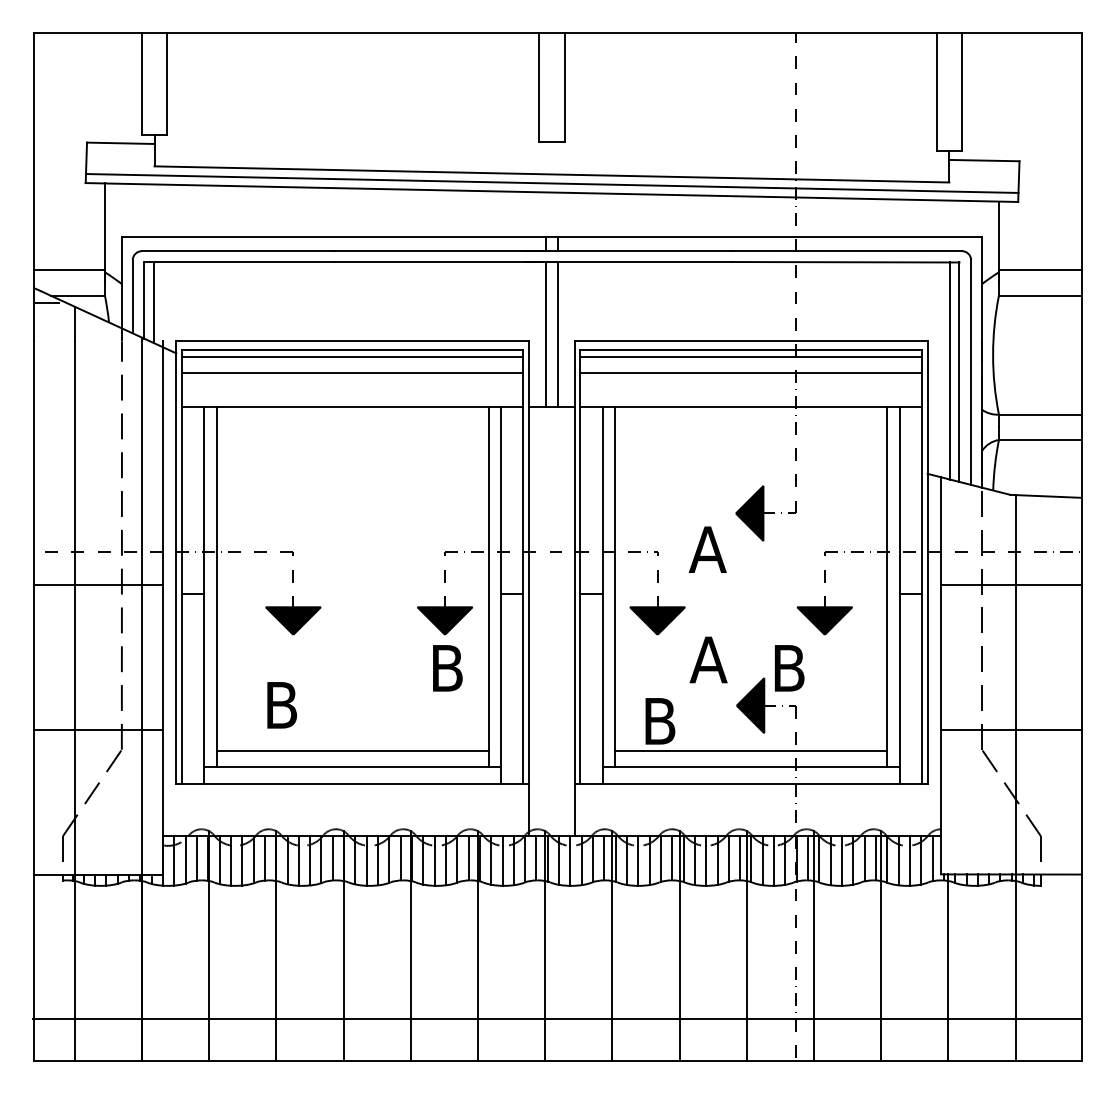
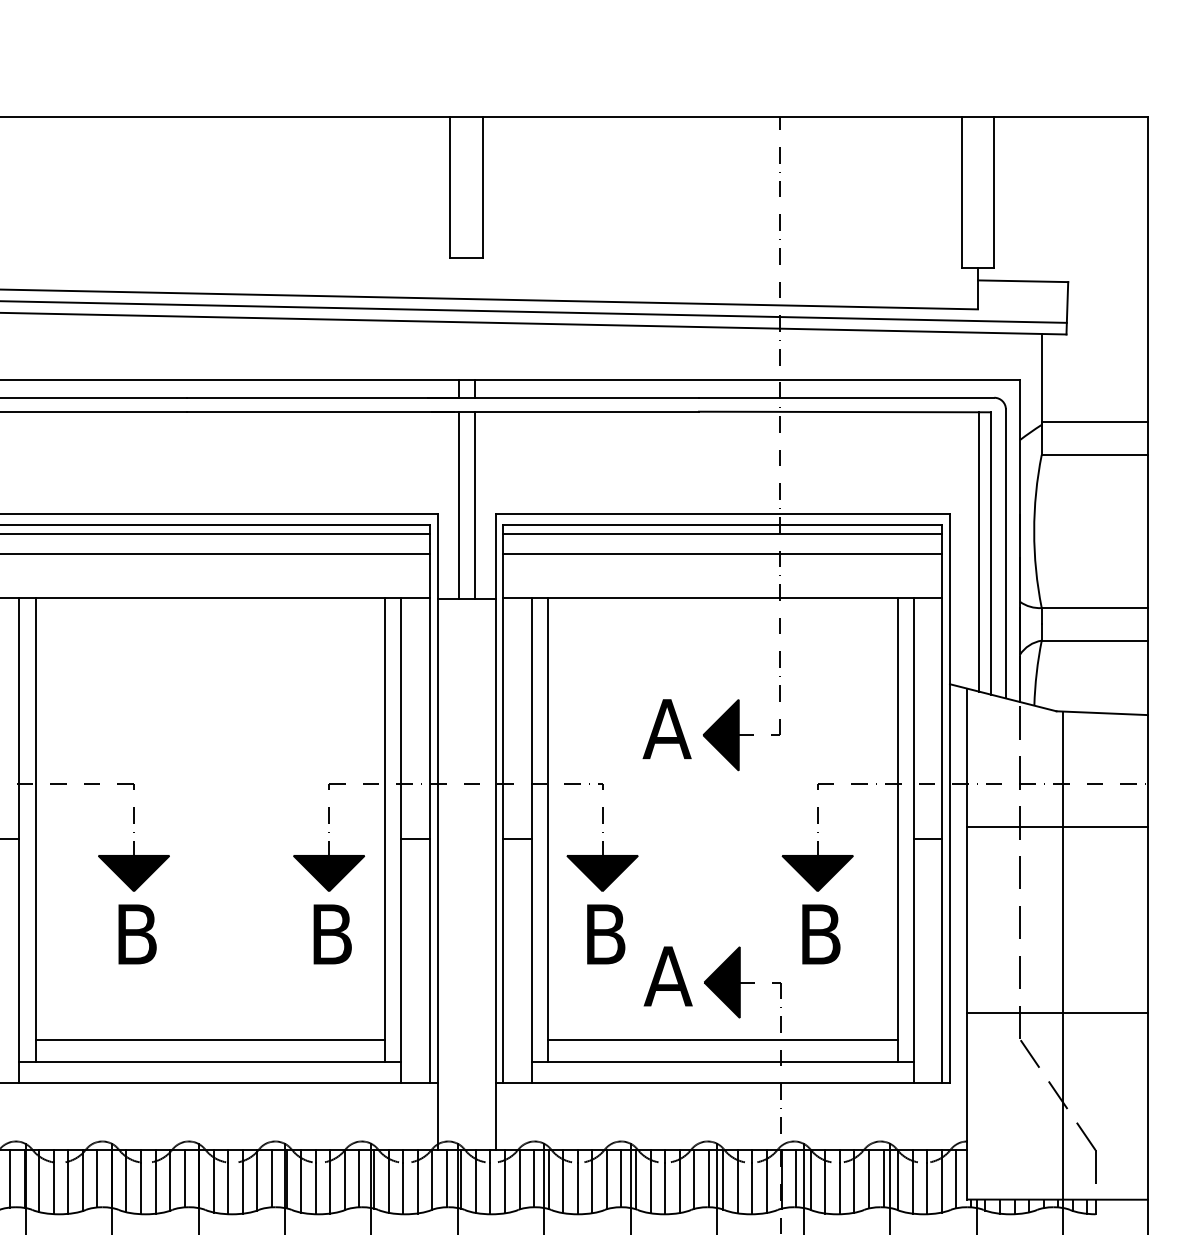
text: (707, 549) -> (666, 728), moved
text: (708, 659) -> (668, 975), moved
text: (789, 668) -> (821, 934), moved
text: (281, 705) -> (136, 934), moved
text: (660, 721) -> (606, 934), moved

